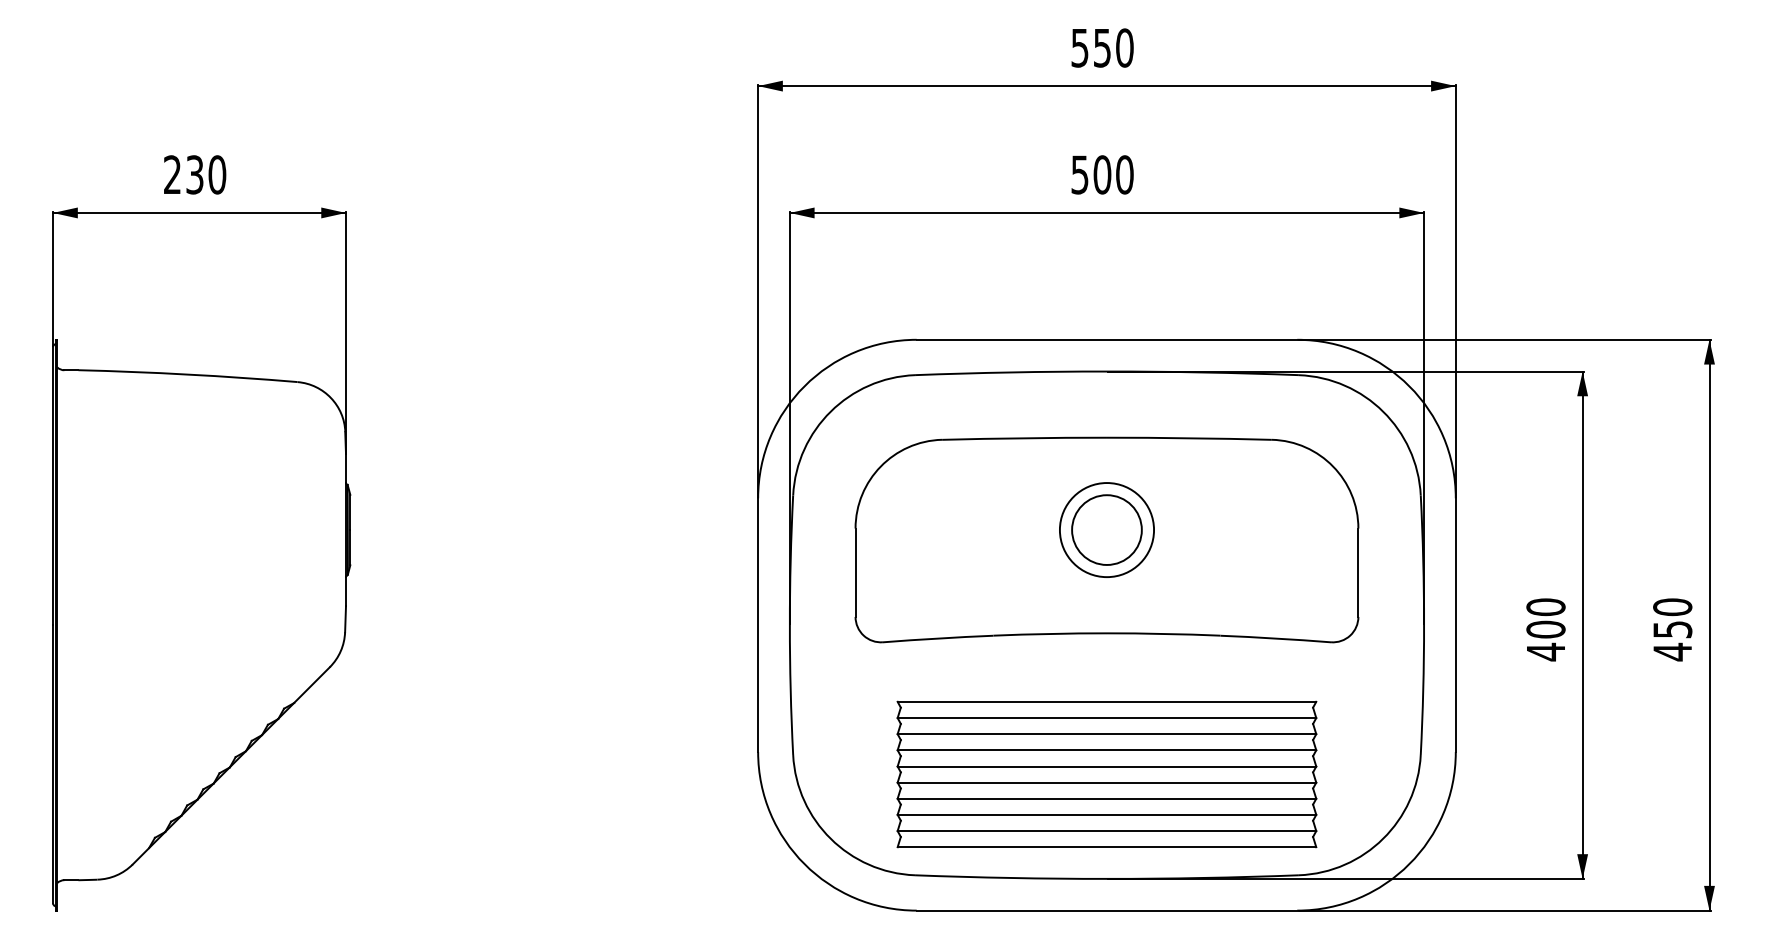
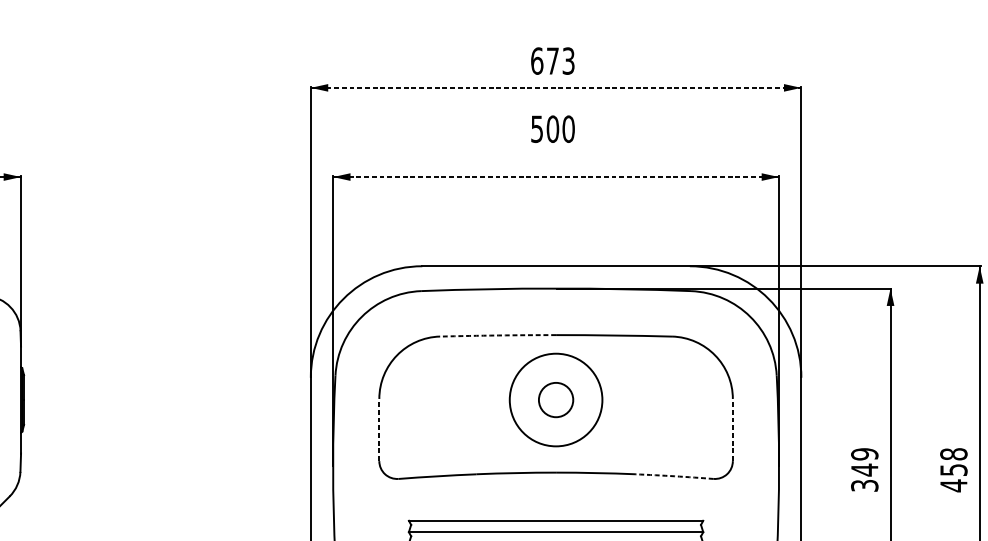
text: (1102, 47) -> (552, 60), 550 -> 673
line: (1106, 86) -> (555, 88), solid -> dashed
text: (1102, 174) -> (552, 128), moved
line: (1107, 212) -> (556, 176), solid -> dashed
arc: (1024, 438) -> (498, 335), solid -> dashed
circle: (1106, 529) -> (555, 399), size x0.7
circle: (1106, 530) -> (555, 400), size x1.4
line: (855, 572) -> (379, 429), solid -> dashed
line: (1358, 572) -> (732, 429), solid -> dashed
text: (1672, 607) -> (953, 454), 450 -> 458
text: (1545, 629) -> (864, 469), 400 -> 349
arc: (1275, 638) -> (674, 476), solid -> dashed

